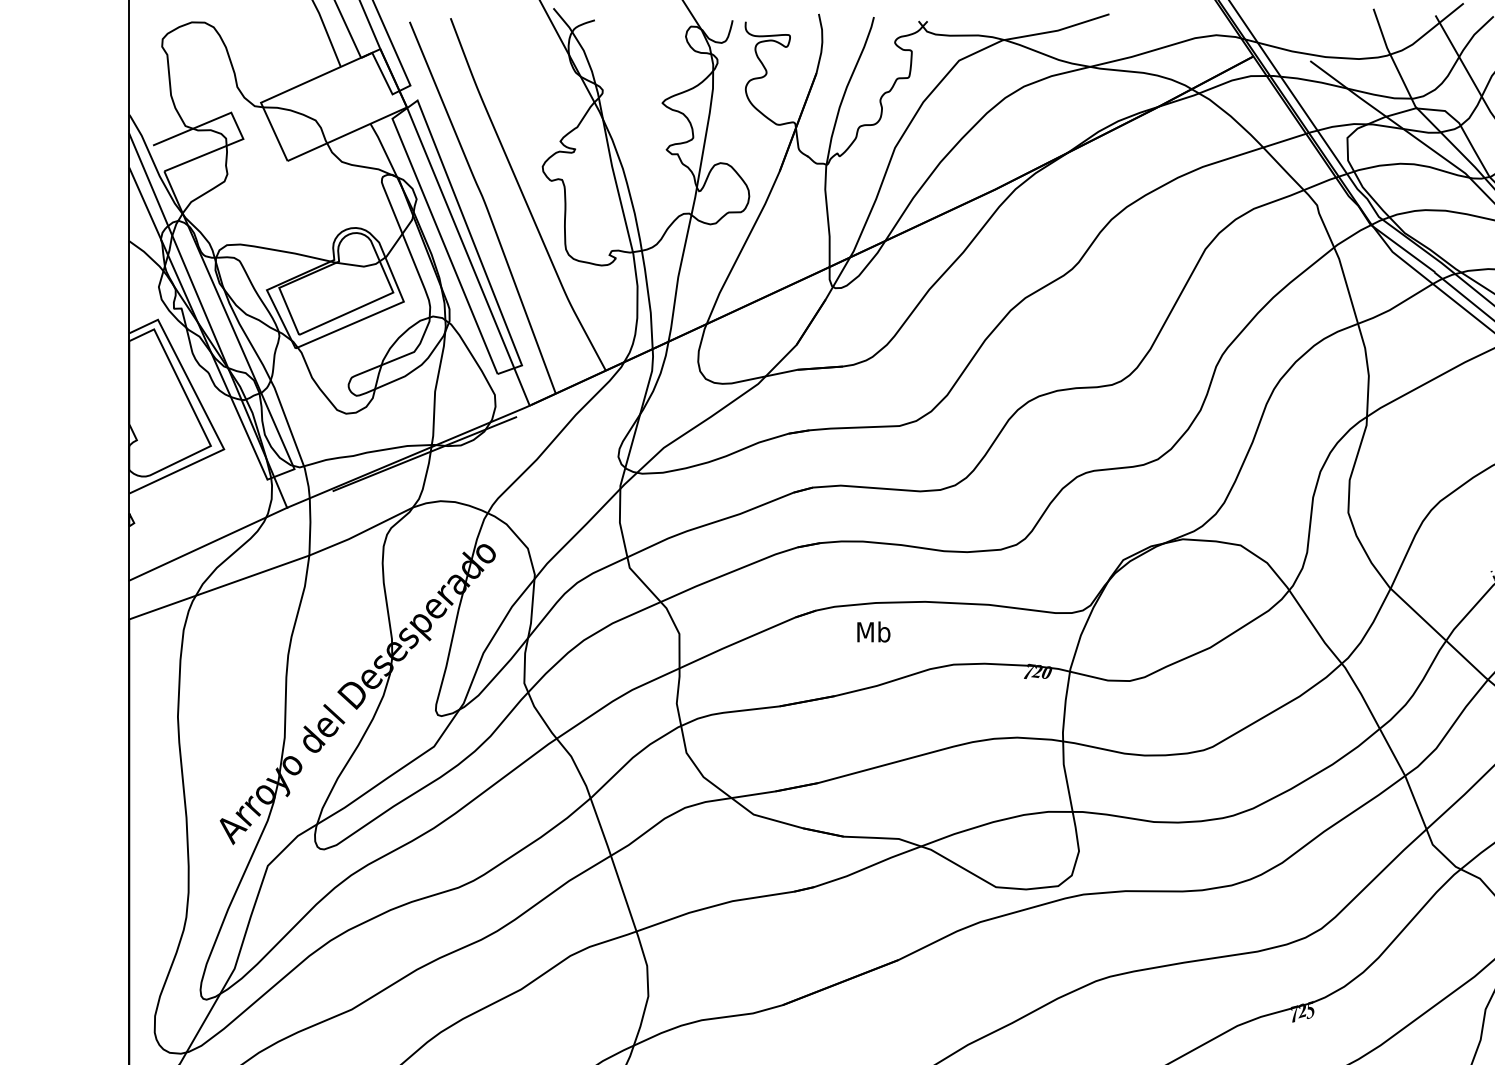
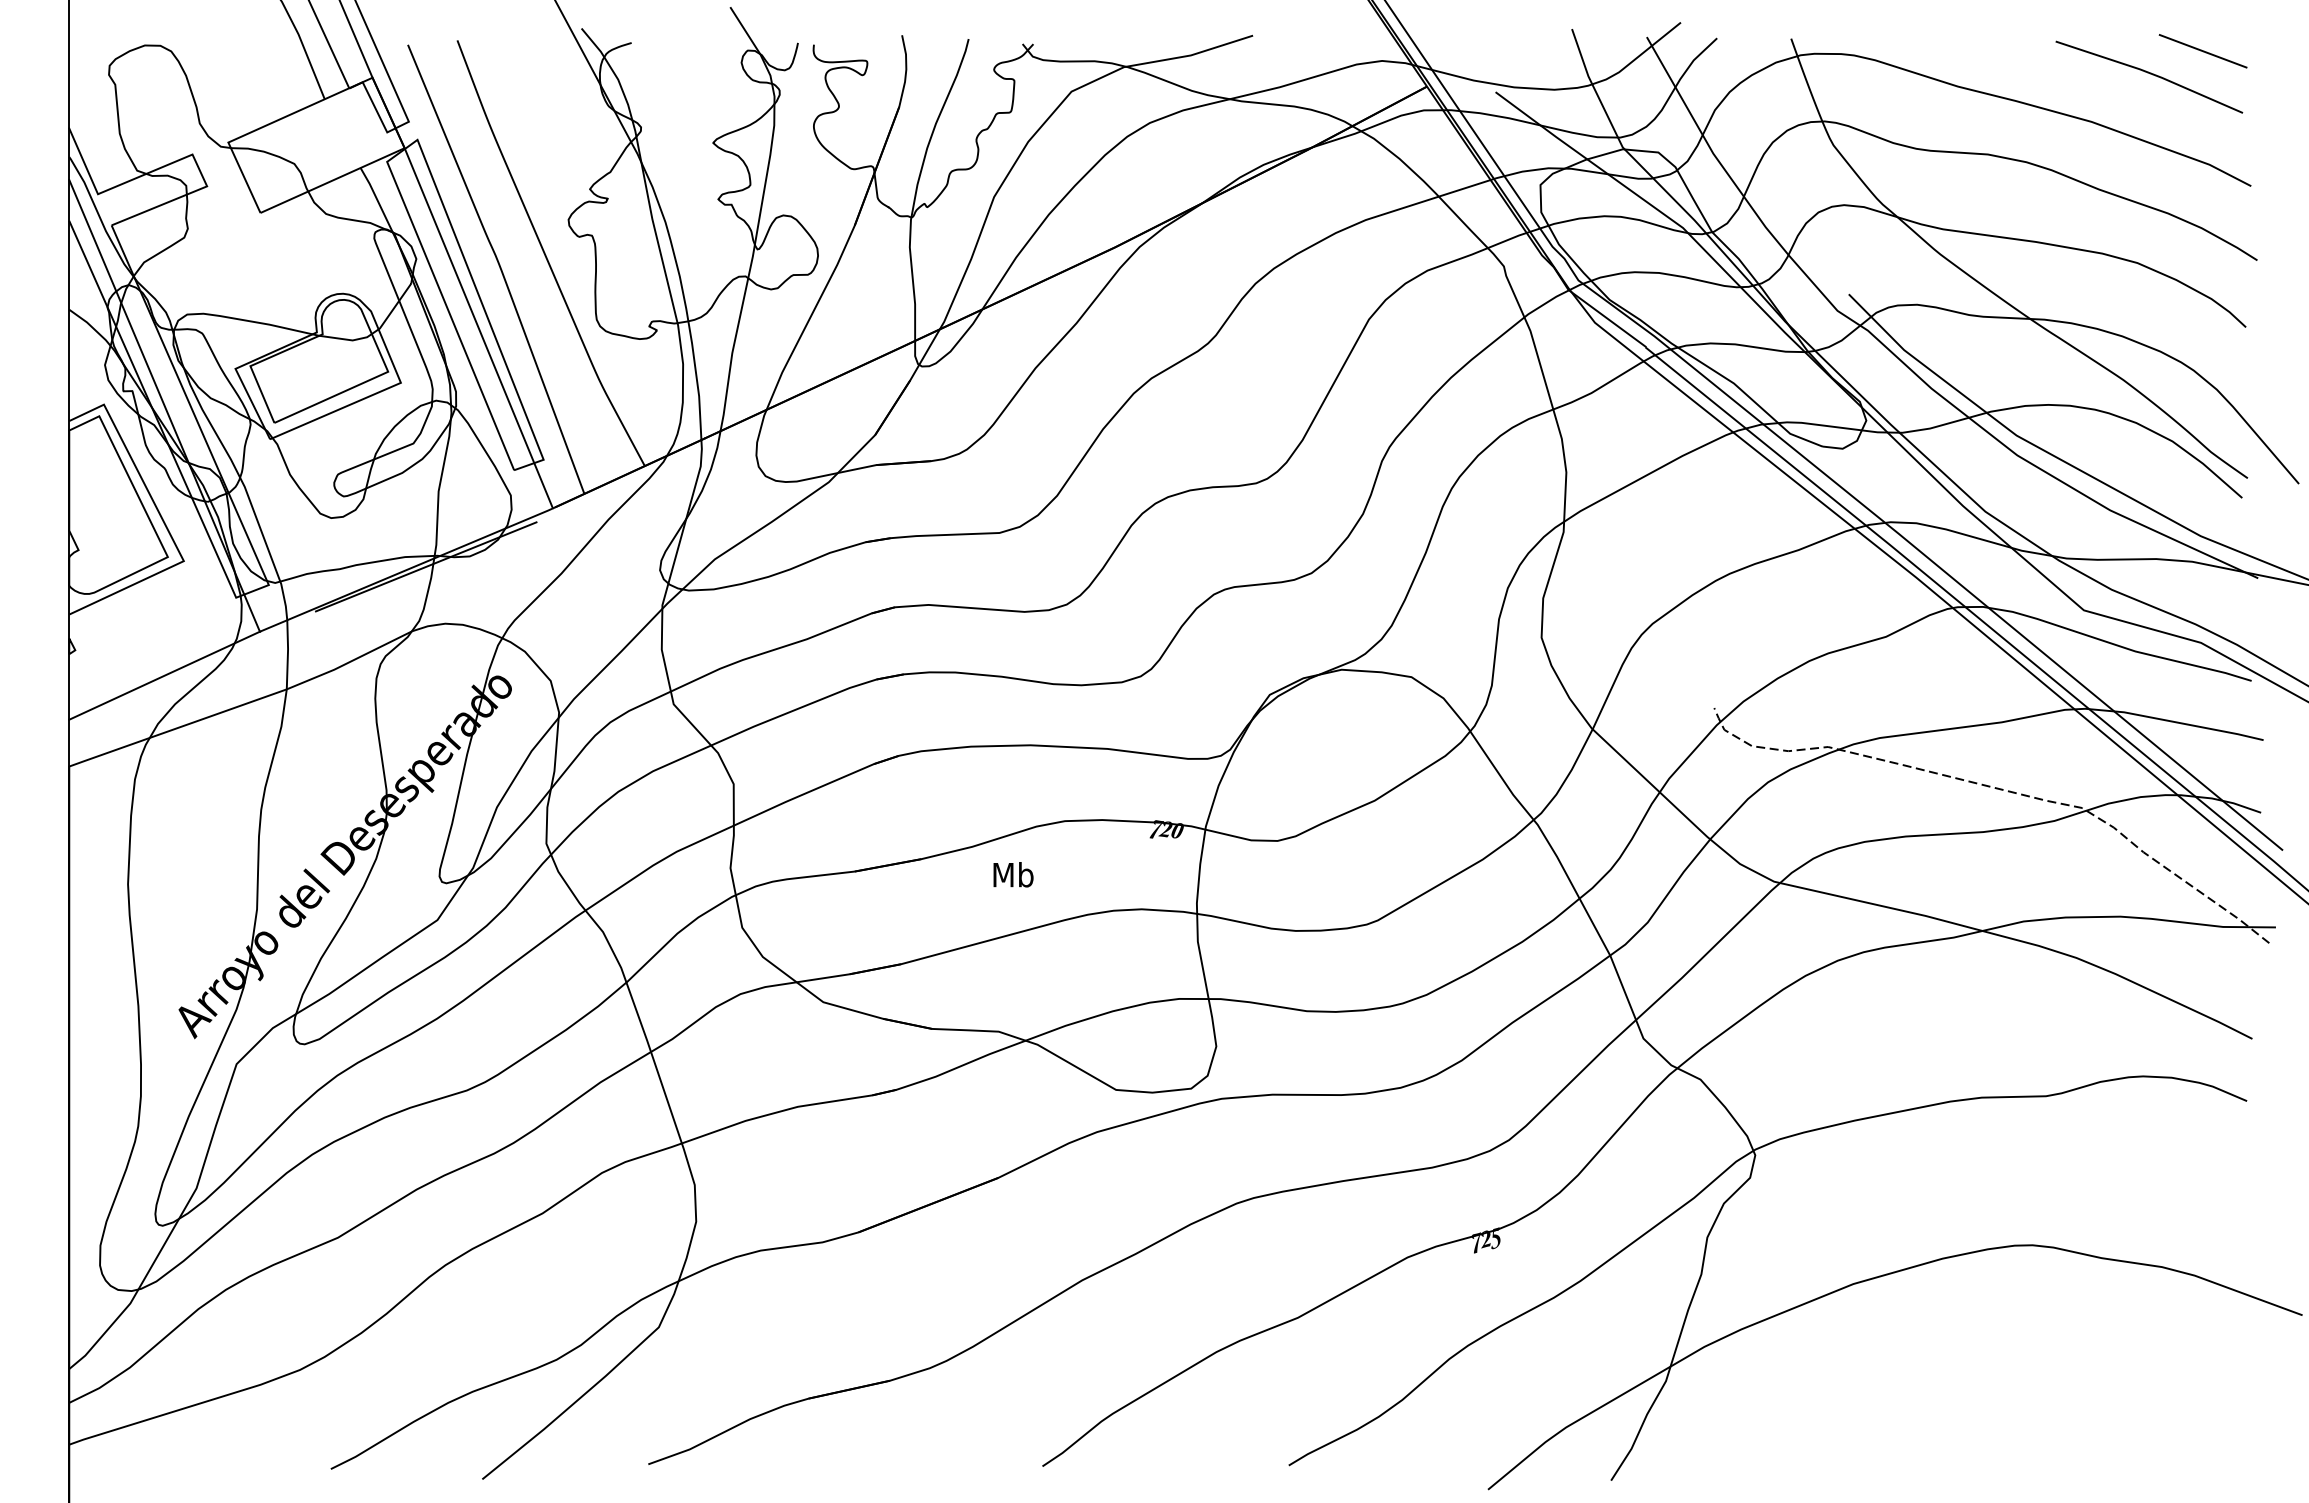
line: (141, 118) -> (83, 161), added
text: (873, 631) -> (1013, 874), moved

